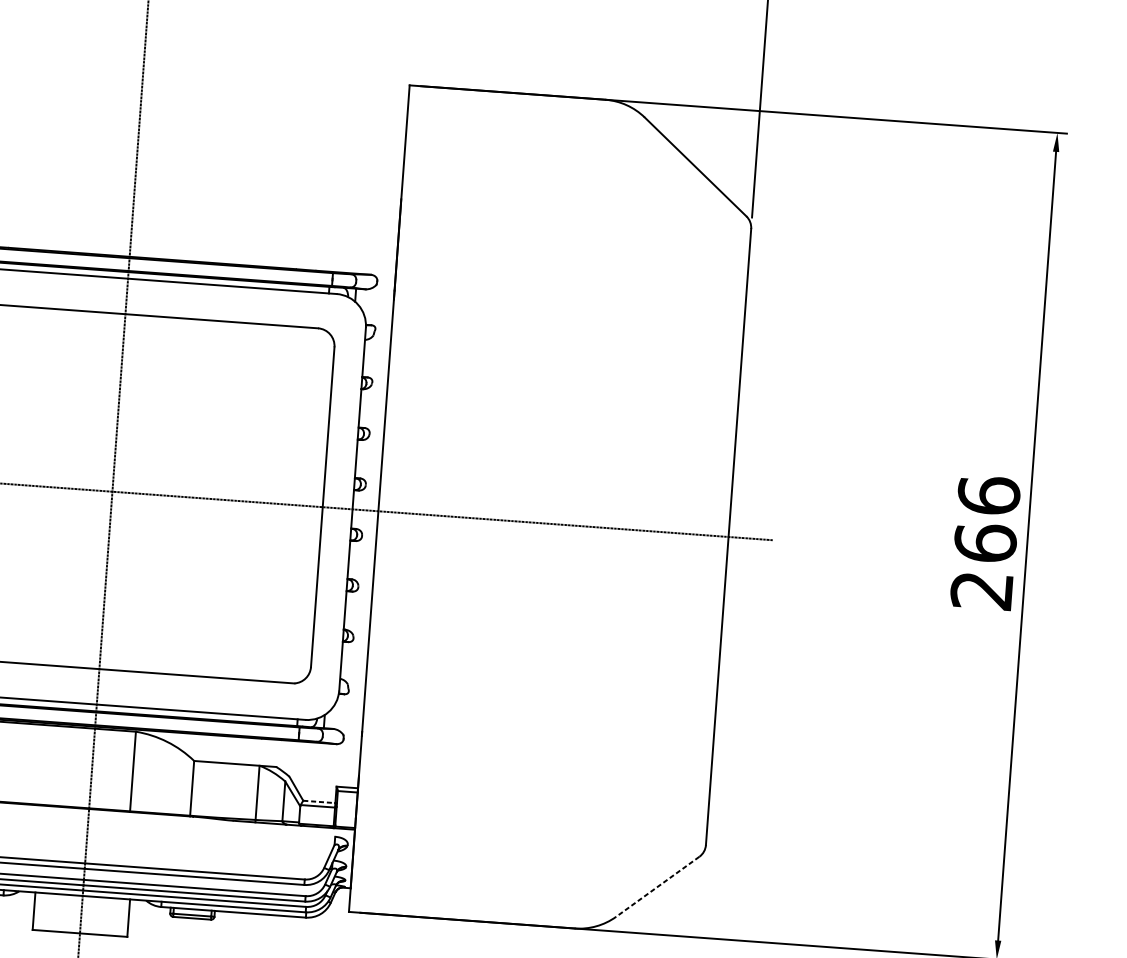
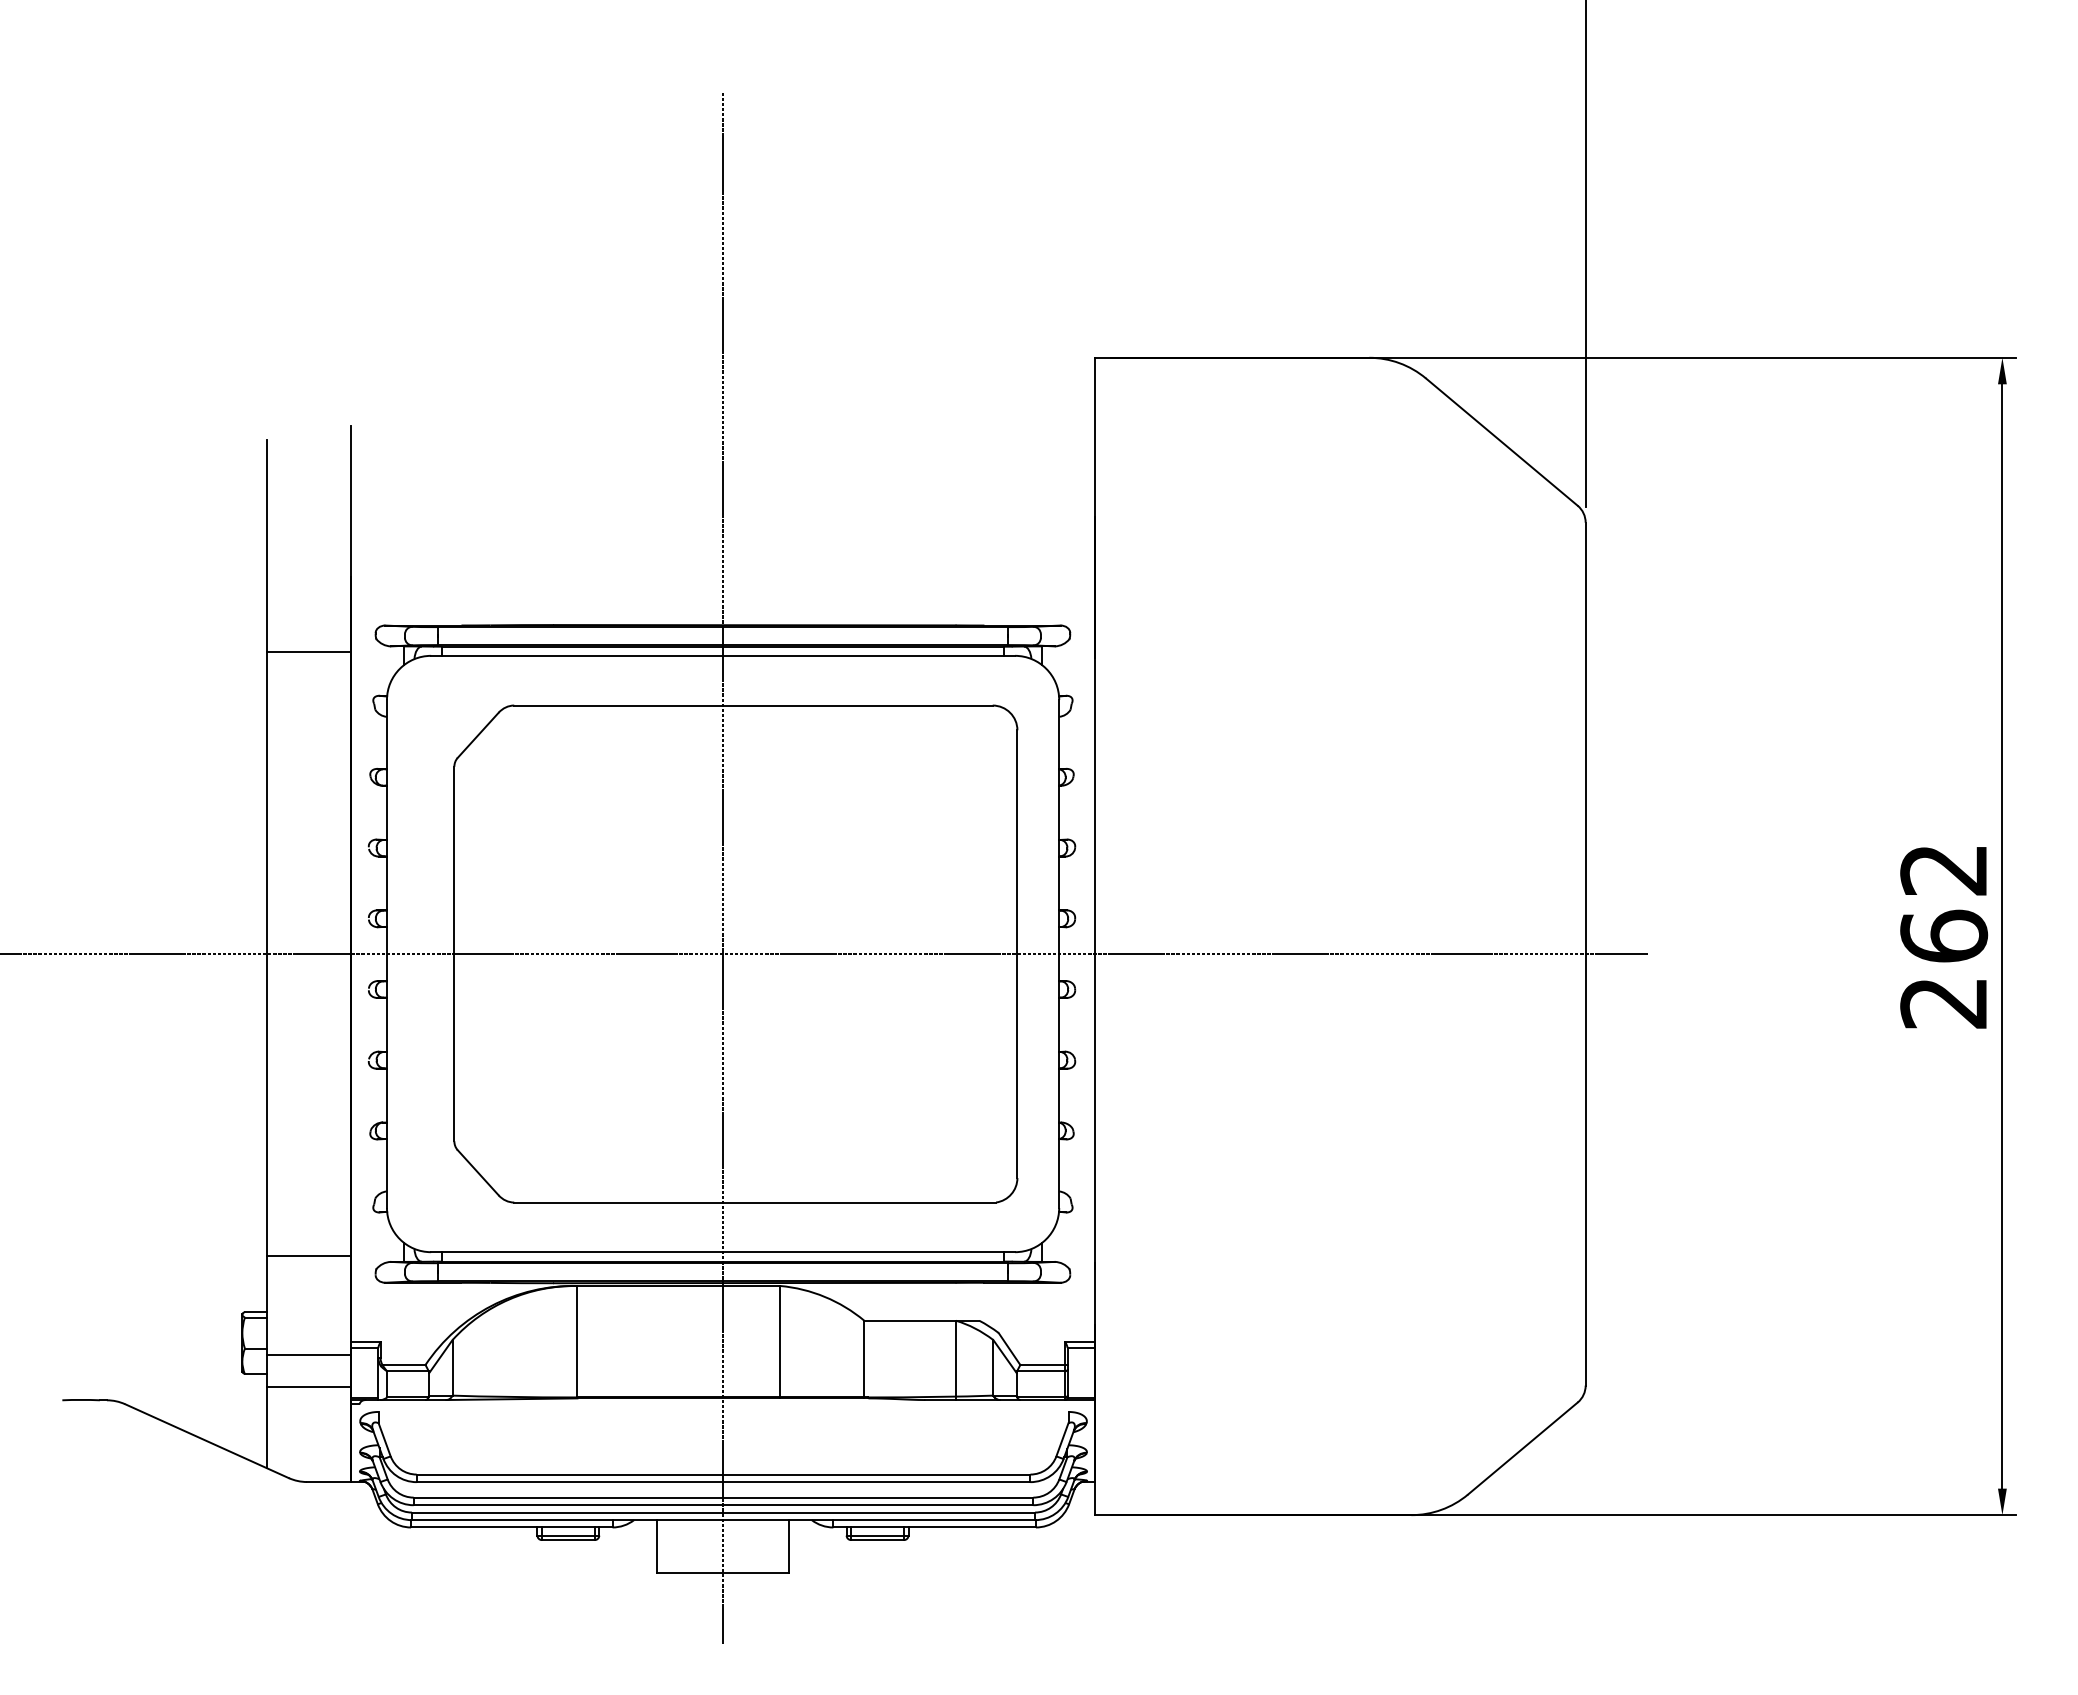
text: (989, 495) -> (1944, 869), 266 -> 262
line: (319, 802) -> (1043, 1365), dashed -> solid
line: (657, 886) -> (1522, 1448), dashed -> solid

